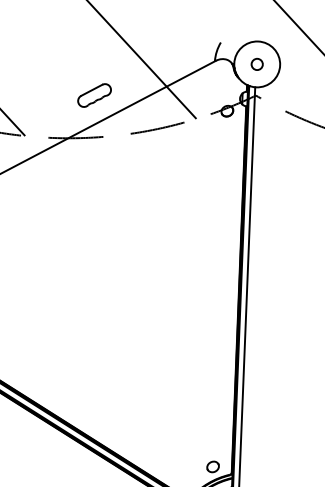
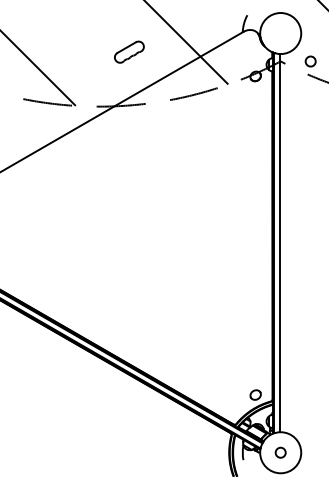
circle: (256, 64) -> (310, 61), moved
part: (94, 94) -> (129, 51), moved

